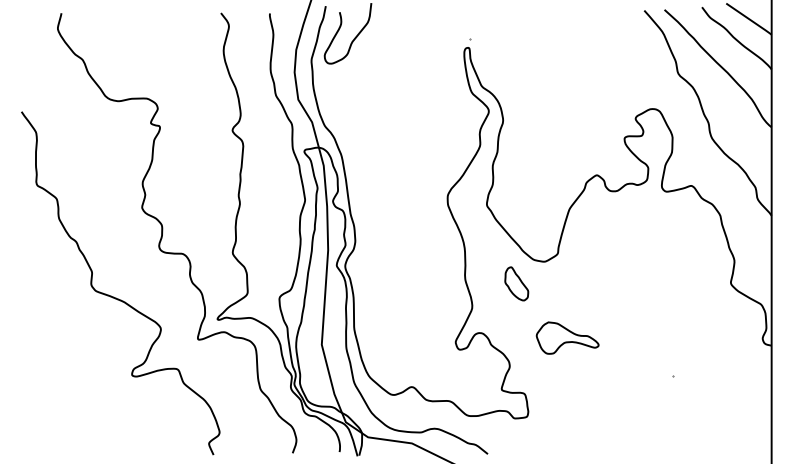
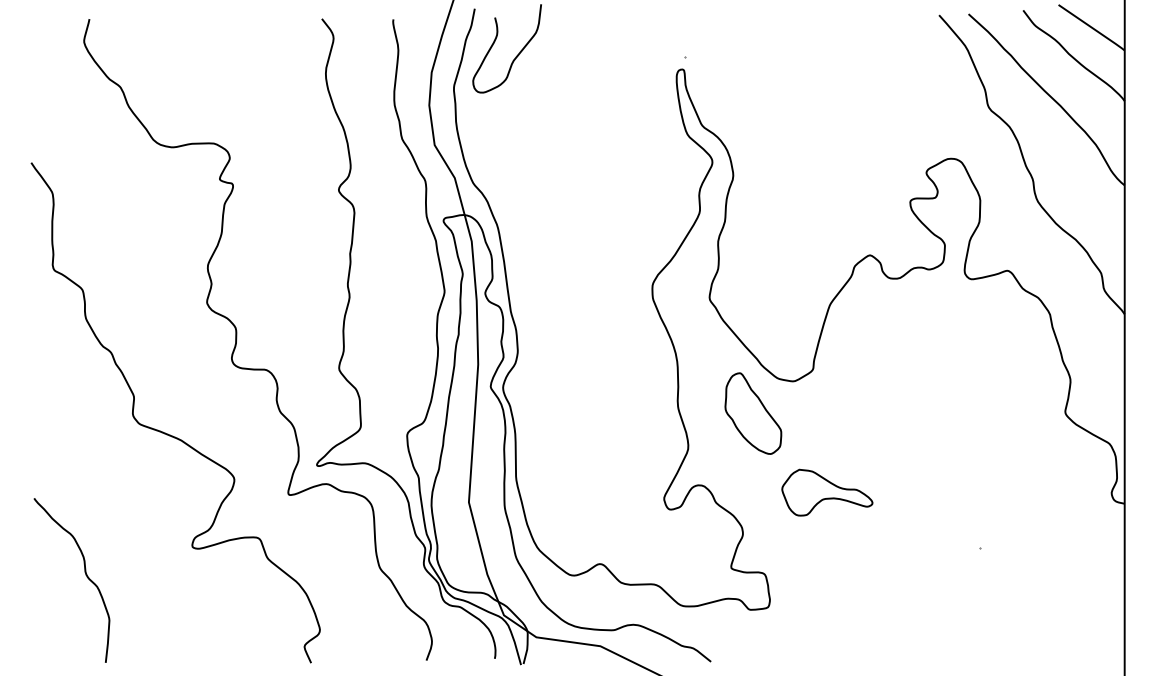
part: (516, 283) -> (752, 413), size x1.67
curve: (57, 392) -> (83, 571), added

